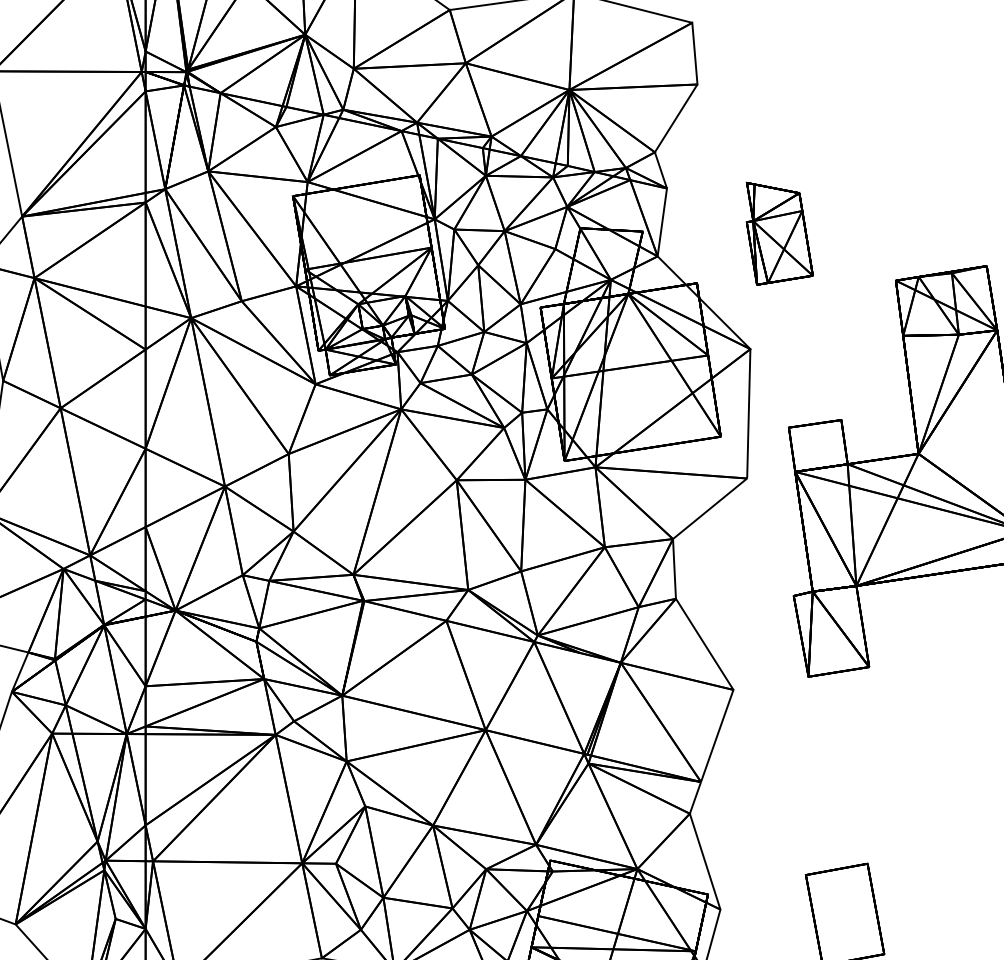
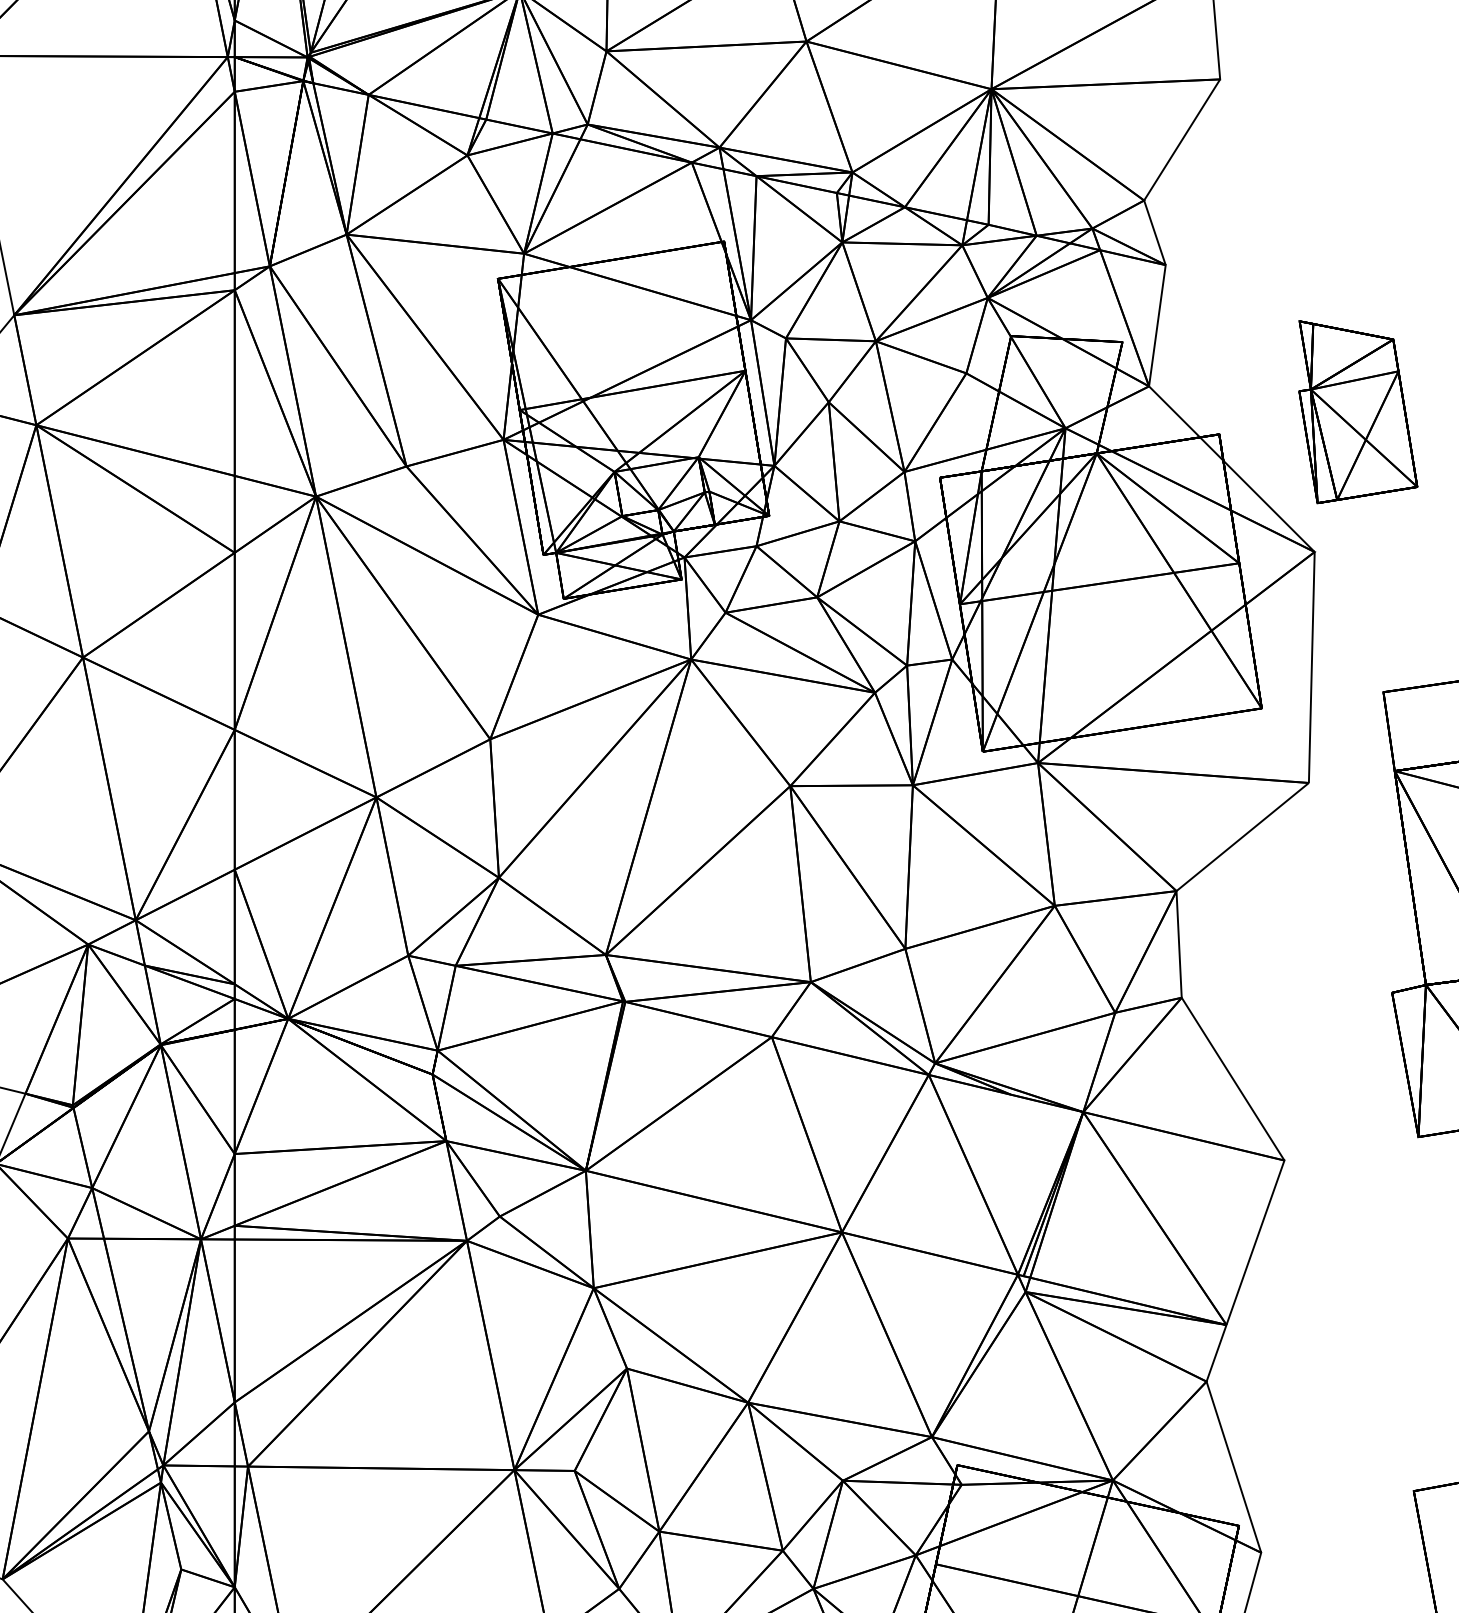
part: (779, 233) -> (1357, 411), moved

